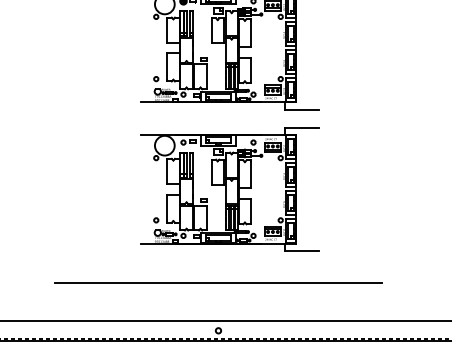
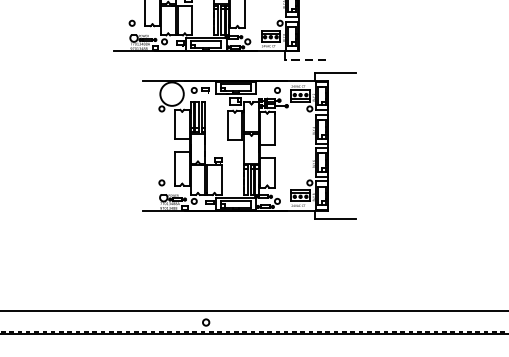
line: (301, 109) -> (304, 59), solid -> dashed
part: (229, 189) -> (248, 146), moved
line: (218, 283) -> (206, 266), removed

